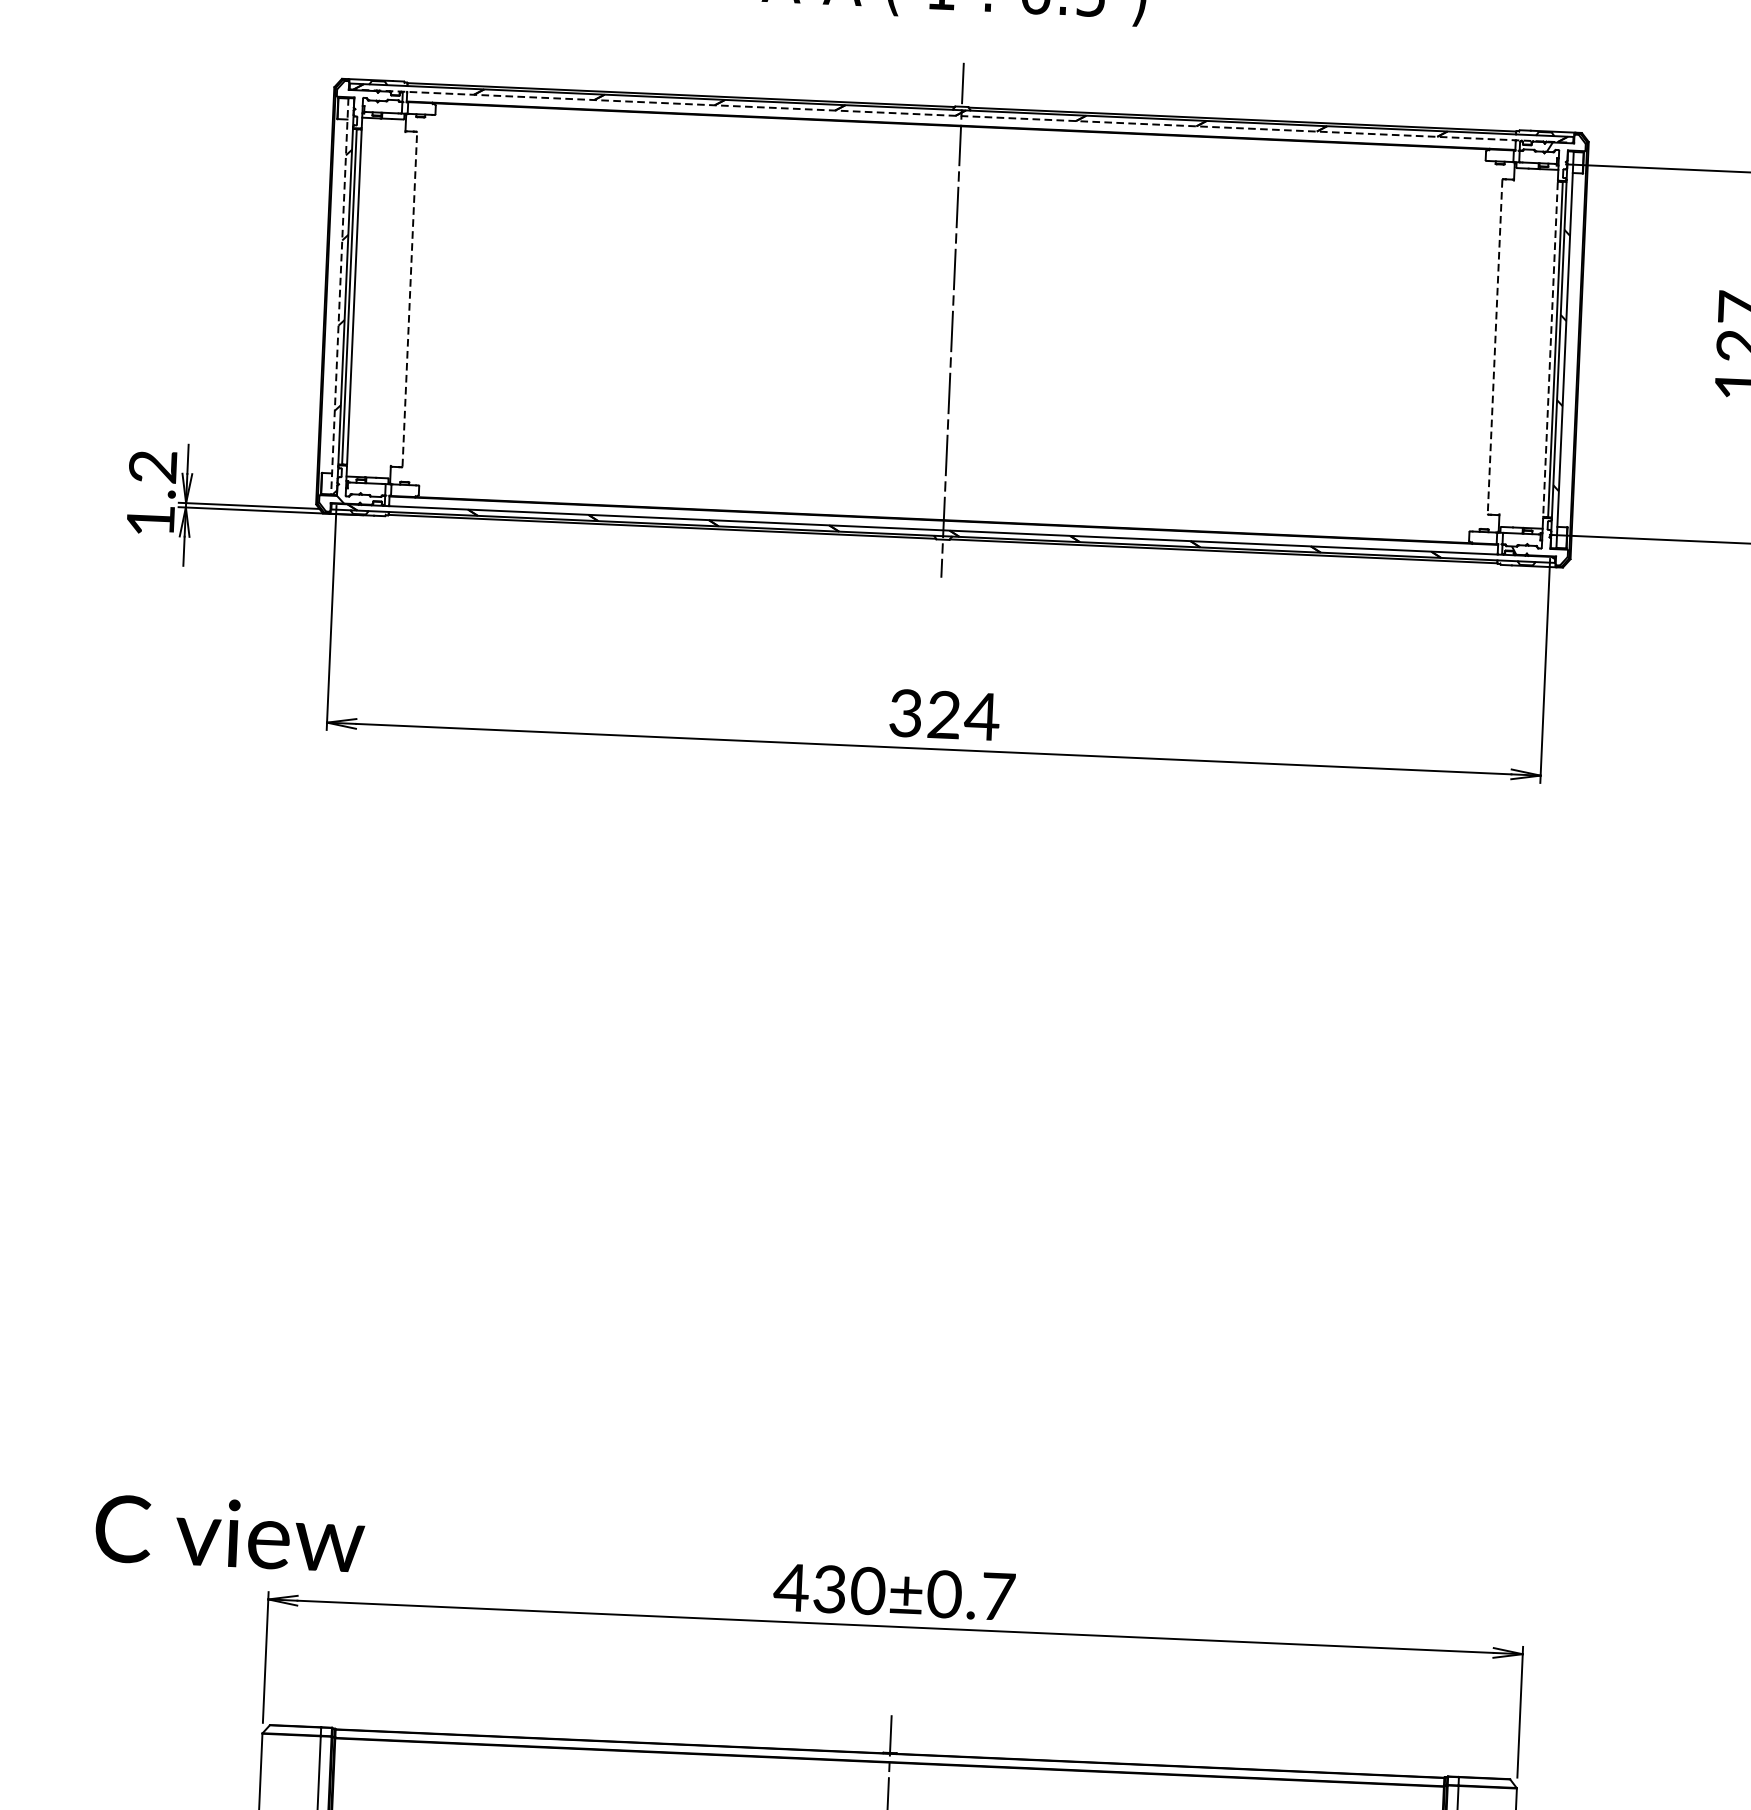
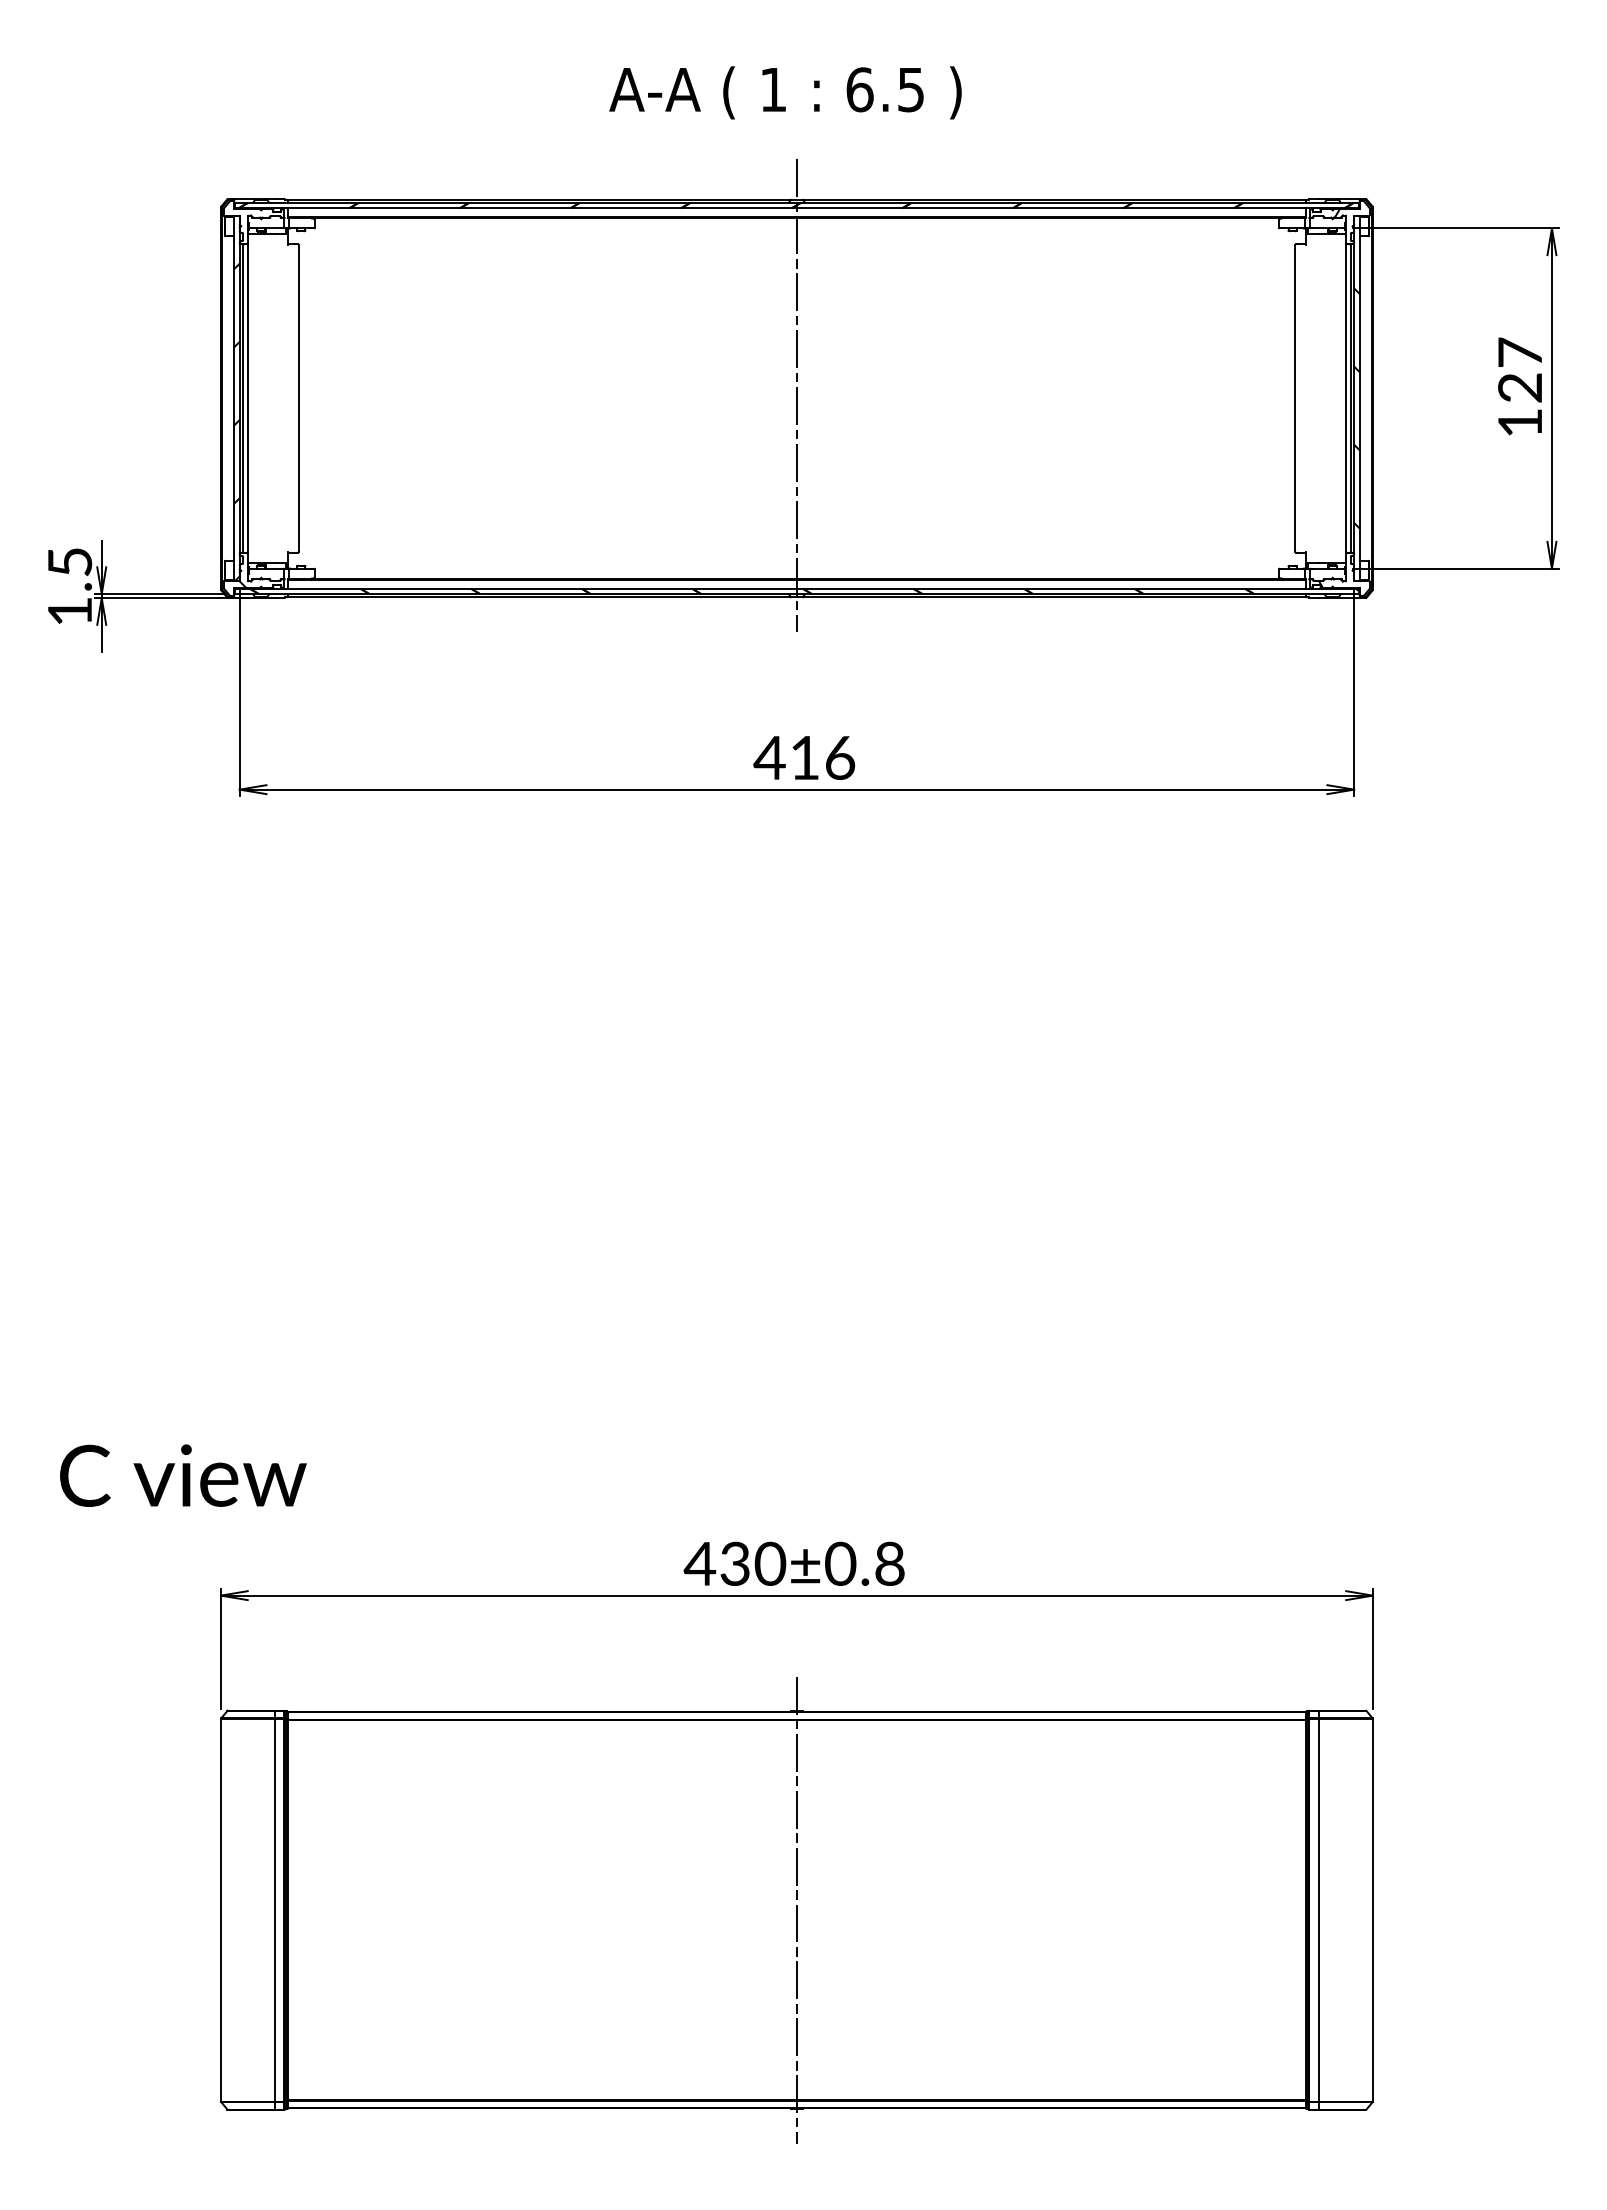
line: (960, 116) -> (796, 208), dashed -> solid
line: (339, 297) -> (234, 399), dashed -> solid
line: (409, 299) -> (298, 398), dashed -> solid
line: (1495, 347) -> (1295, 399), dashed -> solid
line: (1550, 350) -> (1346, 399), dashed -> solid
text: (152, 467) -> (69, 562), 1.2 -> 1.5
text: (943, 714) -> (804, 757), 324 -> 416
text: (230, 1533) -> (183, 1475), moved
text: (998, 1596) -> (890, 1563), 430±0.7 -> 430±0.8

